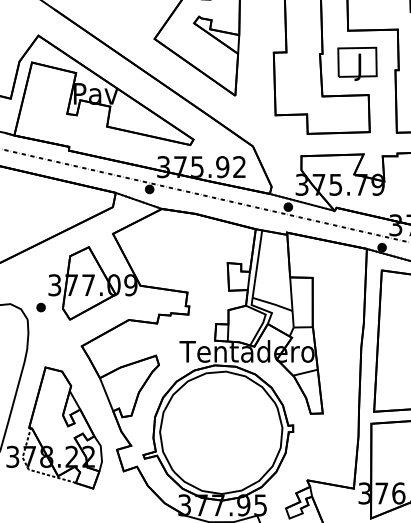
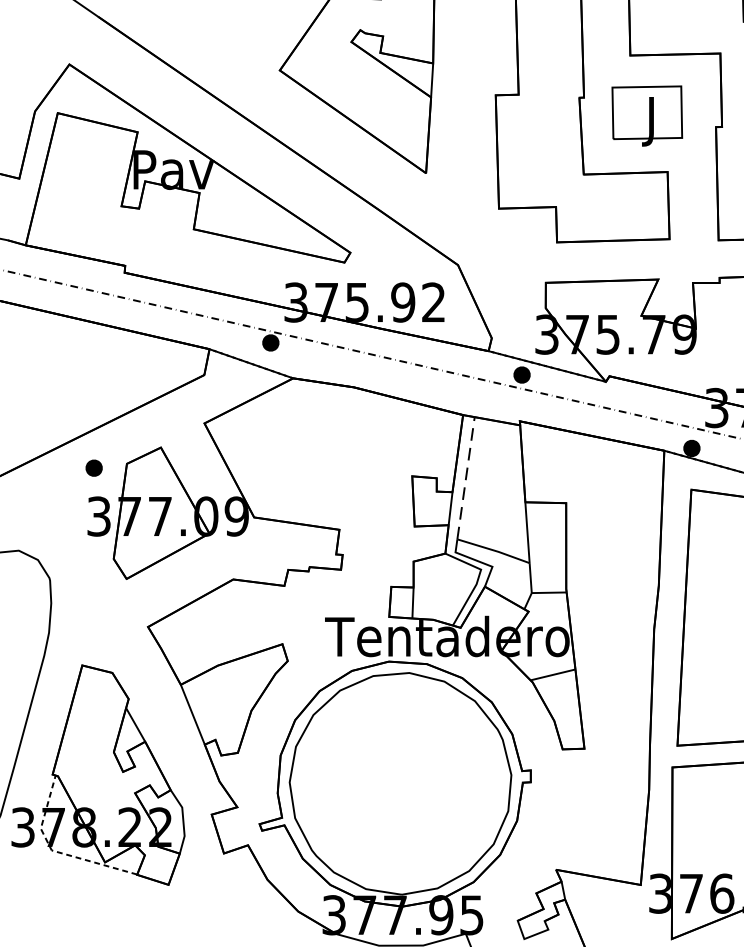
line: (257, 263) -> (466, 477), solid -> dashed
part: (40, 307) -> (93, 468), moved

